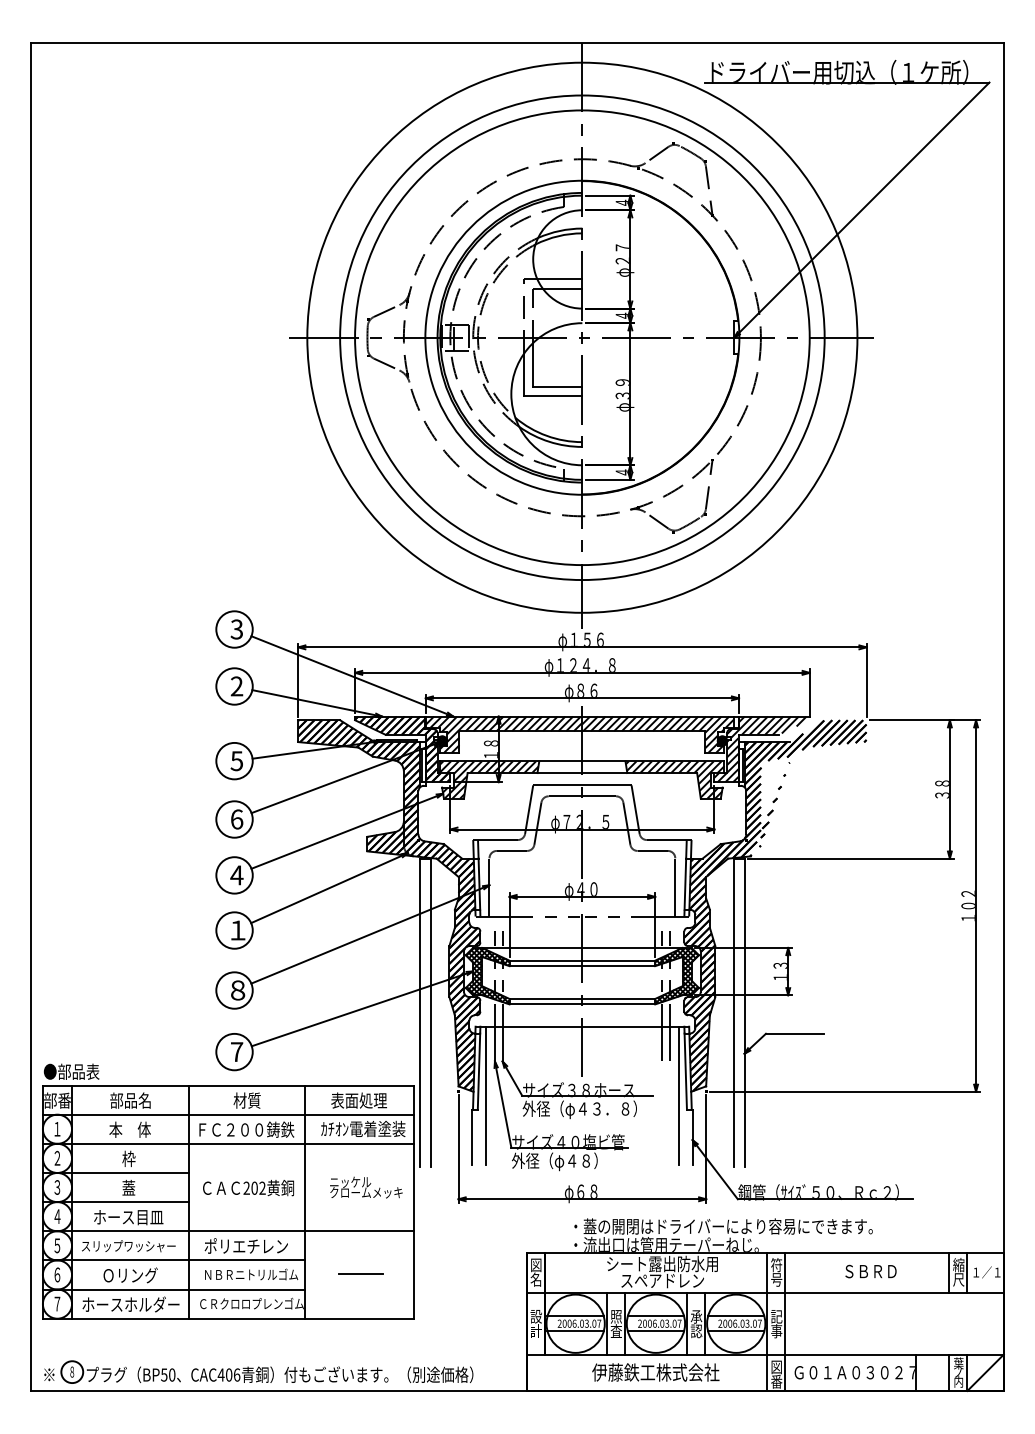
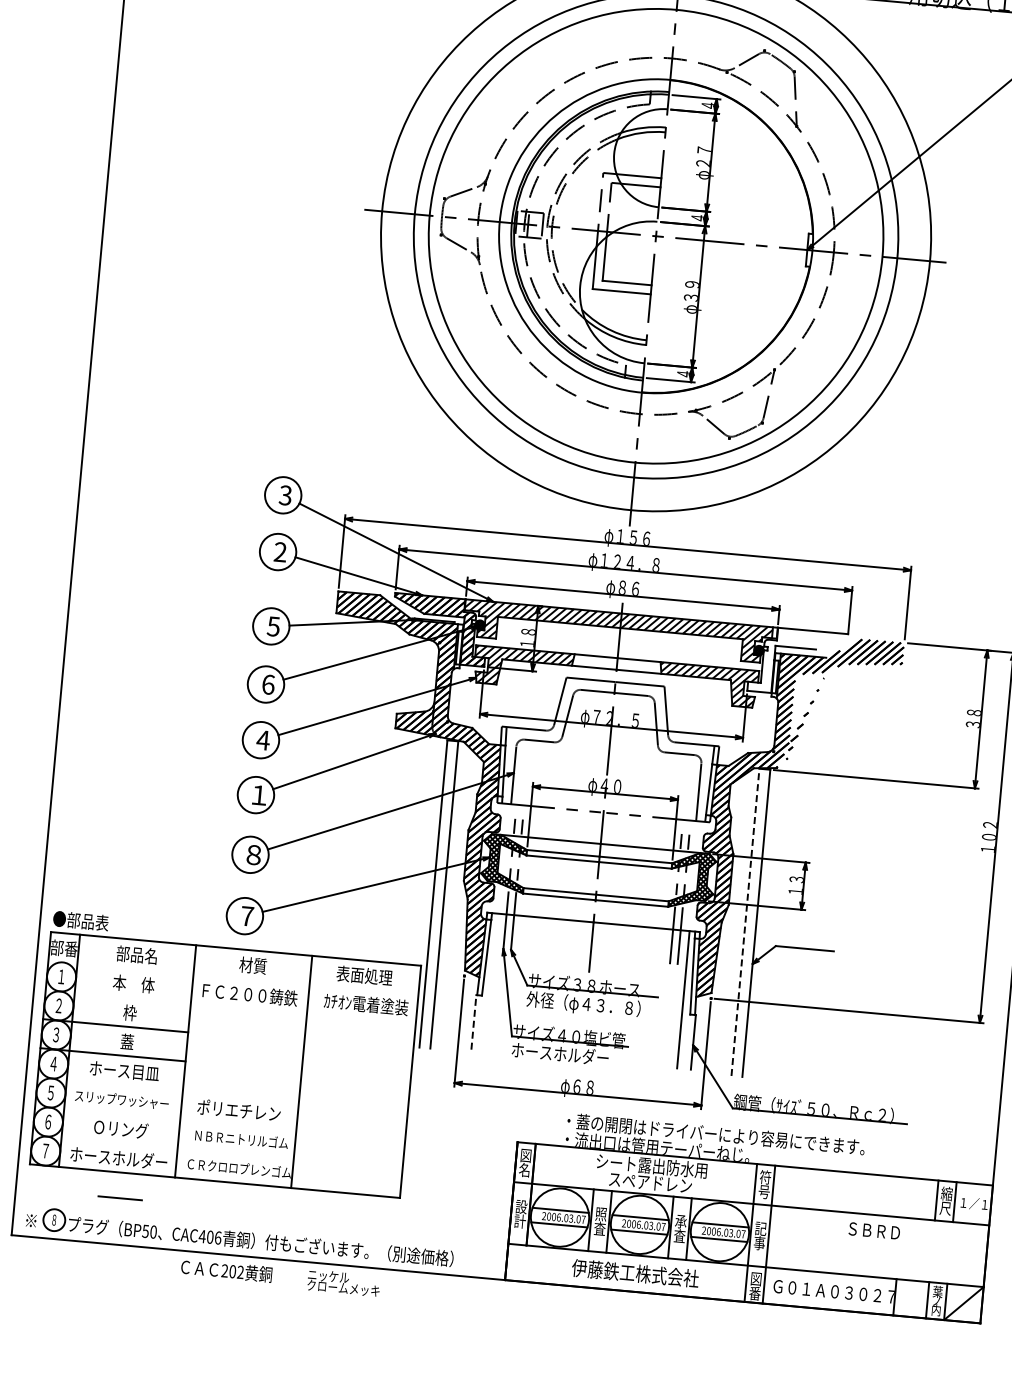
hatch: (760, 749) -> (796, 662), removed
line: (733, 1012) -> (745, 921), solid -> dashed
line: (486, 1095) -> (491, 982), removed
line: (228, 1114) -> (233, 977), removed
line: (472, 1136) -> (474, 1021), solid -> dashed
line: (228, 1143) -> (230, 1006), removed
text: (560, 1161) -> (559, 1054), 外径（φ４８） -> ホースホルダー
text: (248, 1187) -> (226, 1270), moved
text: (366, 1187) -> (344, 1283), moved
line: (228, 1231) -> (222, 1094), removed
line: (173, 1260) -> (165, 1118), removed
text: (870, 1271) -> (873, 1230), moved
line: (360, 1273) -> (119, 1197), moved
line: (173, 1289) -> (162, 1147), removed
text: (696, 1331) -> (679, 1236), 認 -> 査

